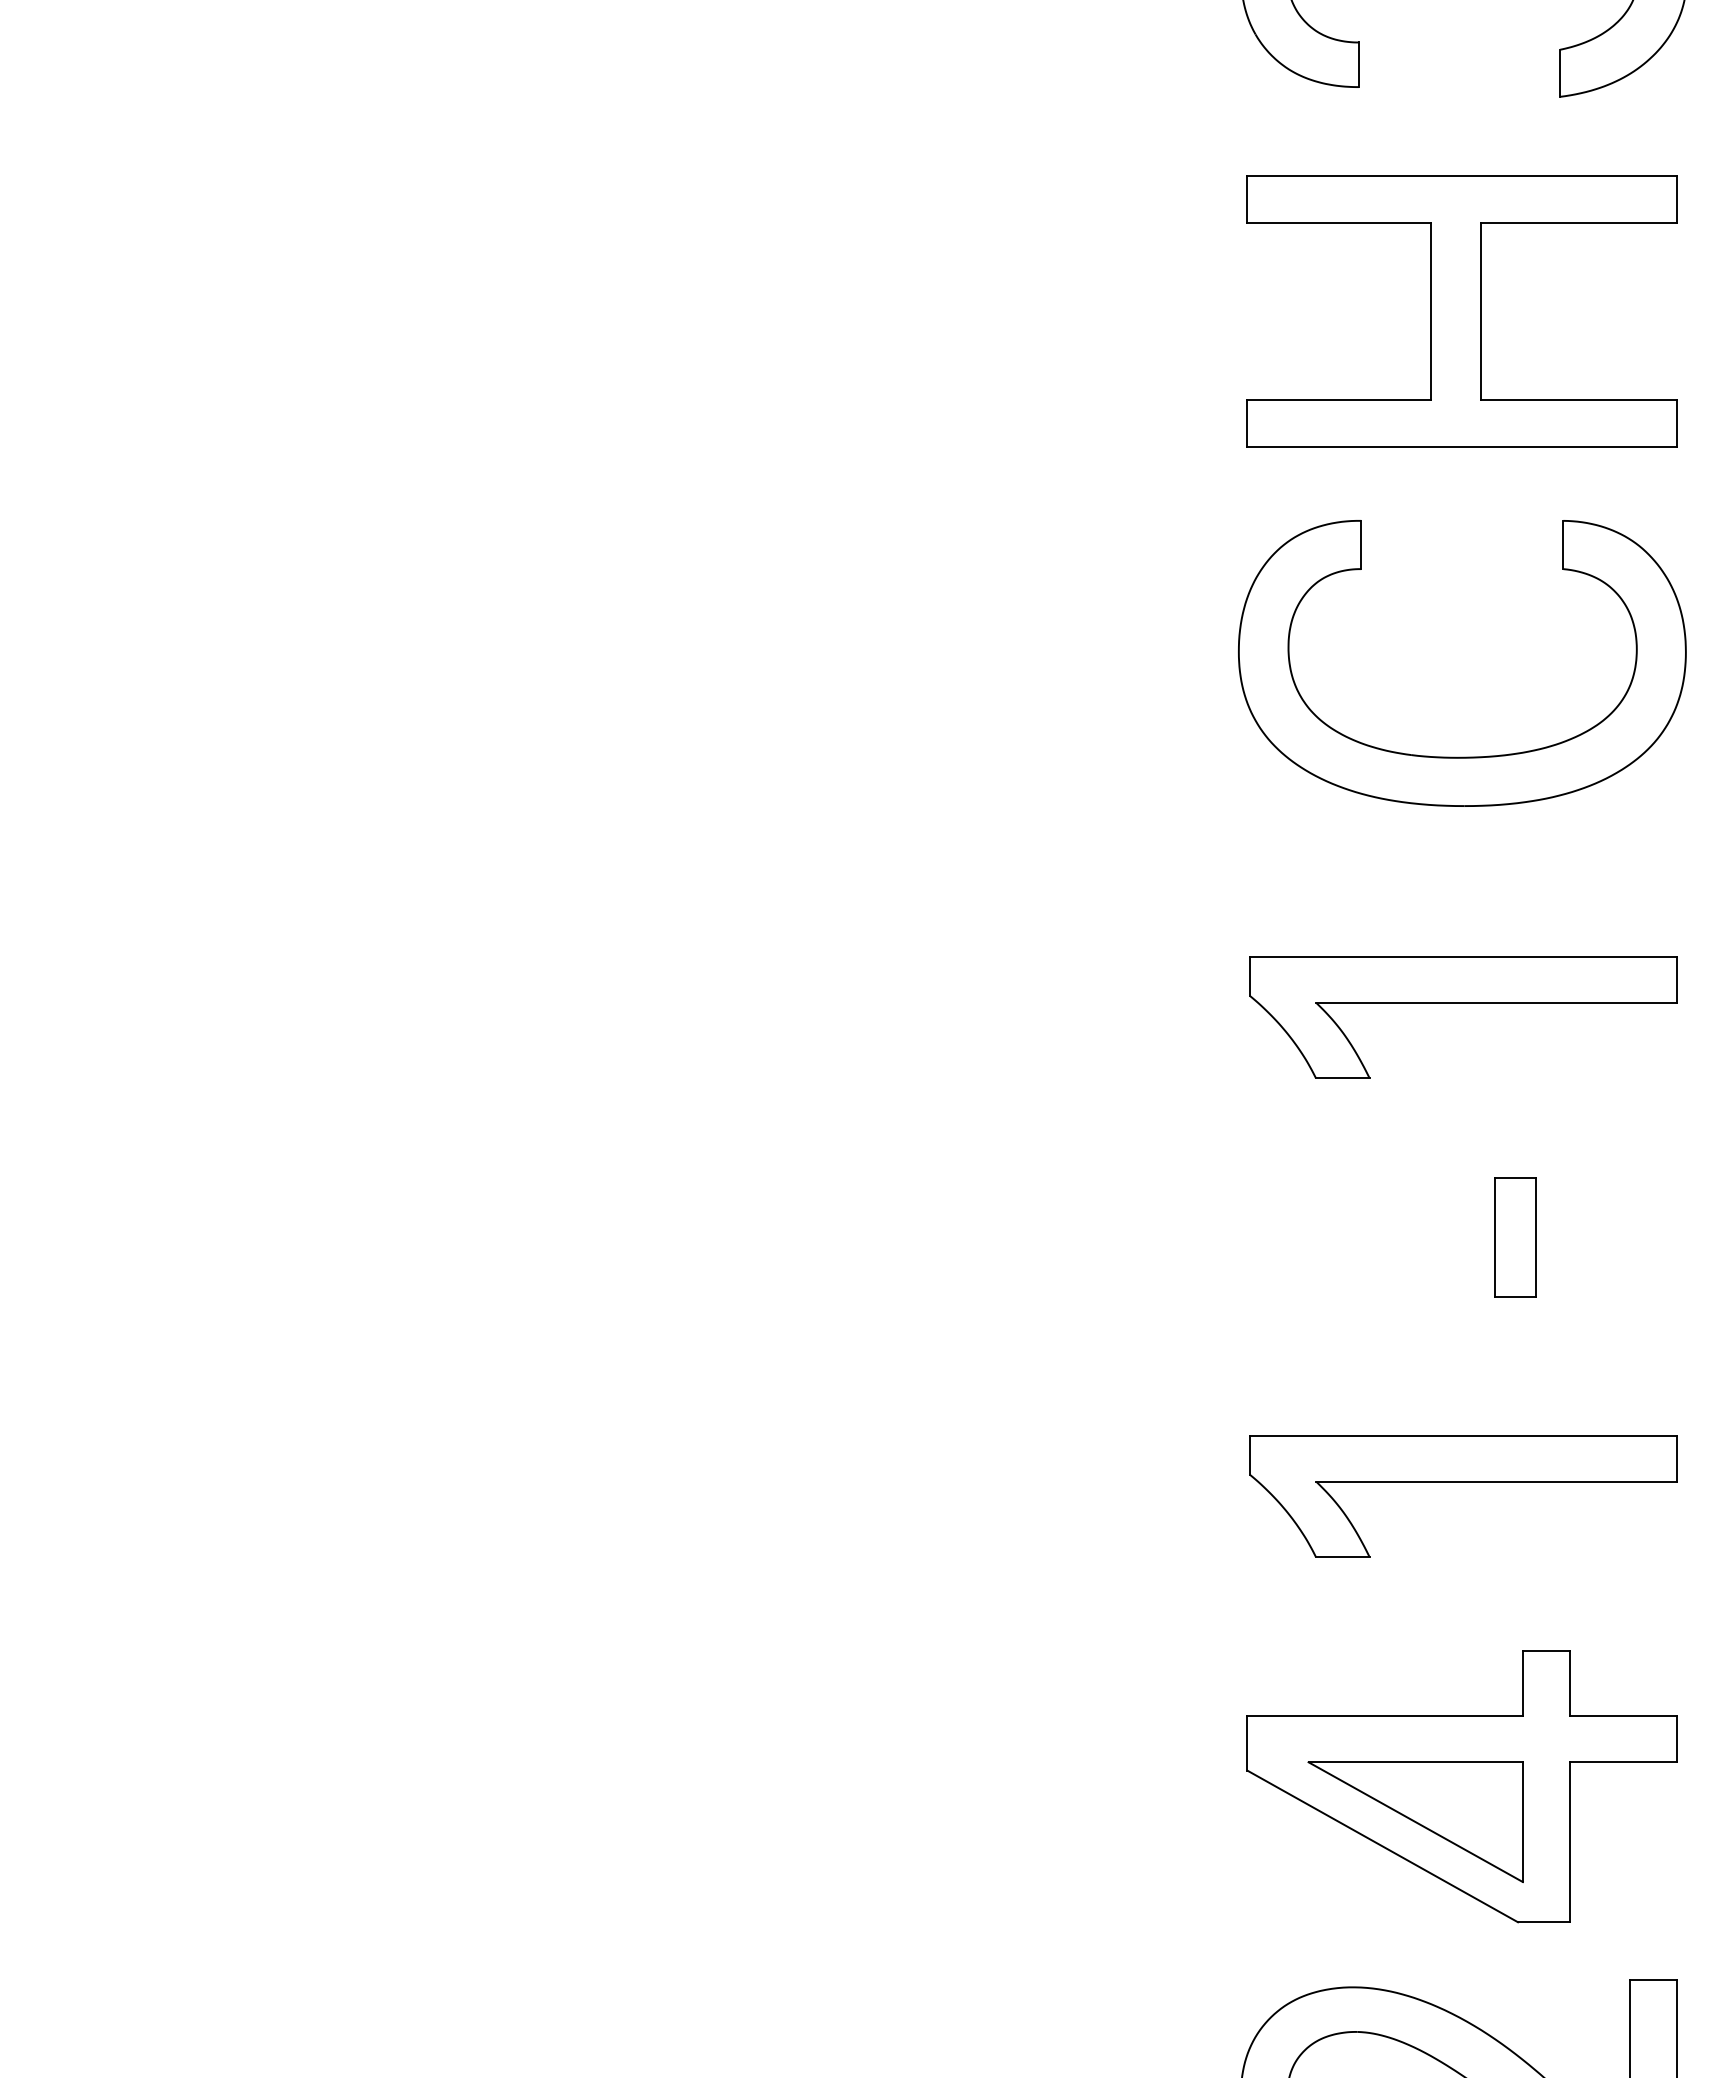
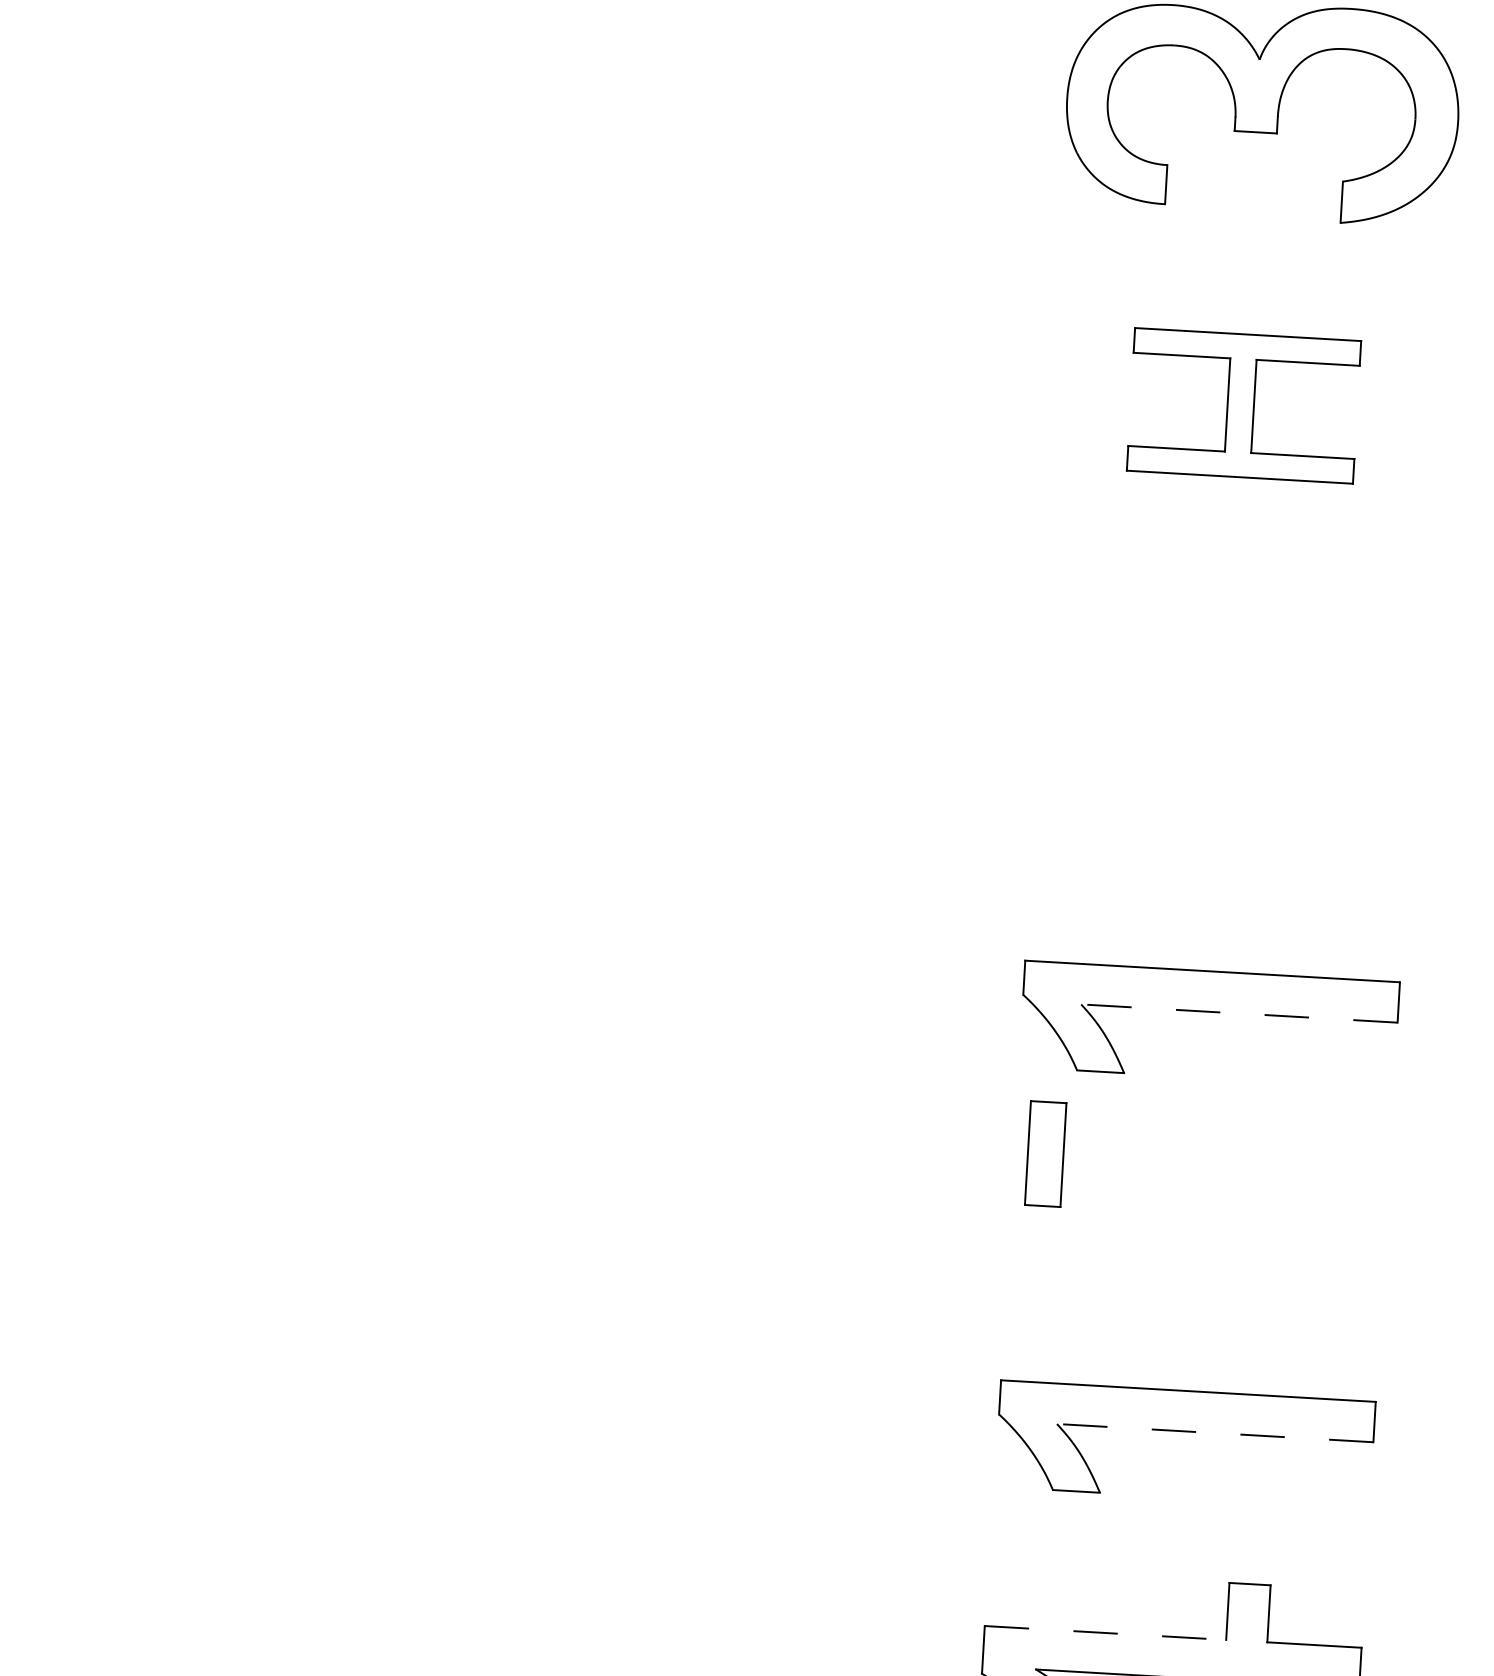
part: (1461, 311) -> (1243, 405), size x0.6
part: (1462, 756) -> (1221, 795), removed
line: (1496, 1002) -> (1239, 1013), solid -> dashed
part: (1515, 1237) -> (1045, 1154), moved
line: (1496, 1481) -> (1214, 1432), solid -> dashed
line: (1385, 1716) -> (1105, 1633), solid -> dashed

